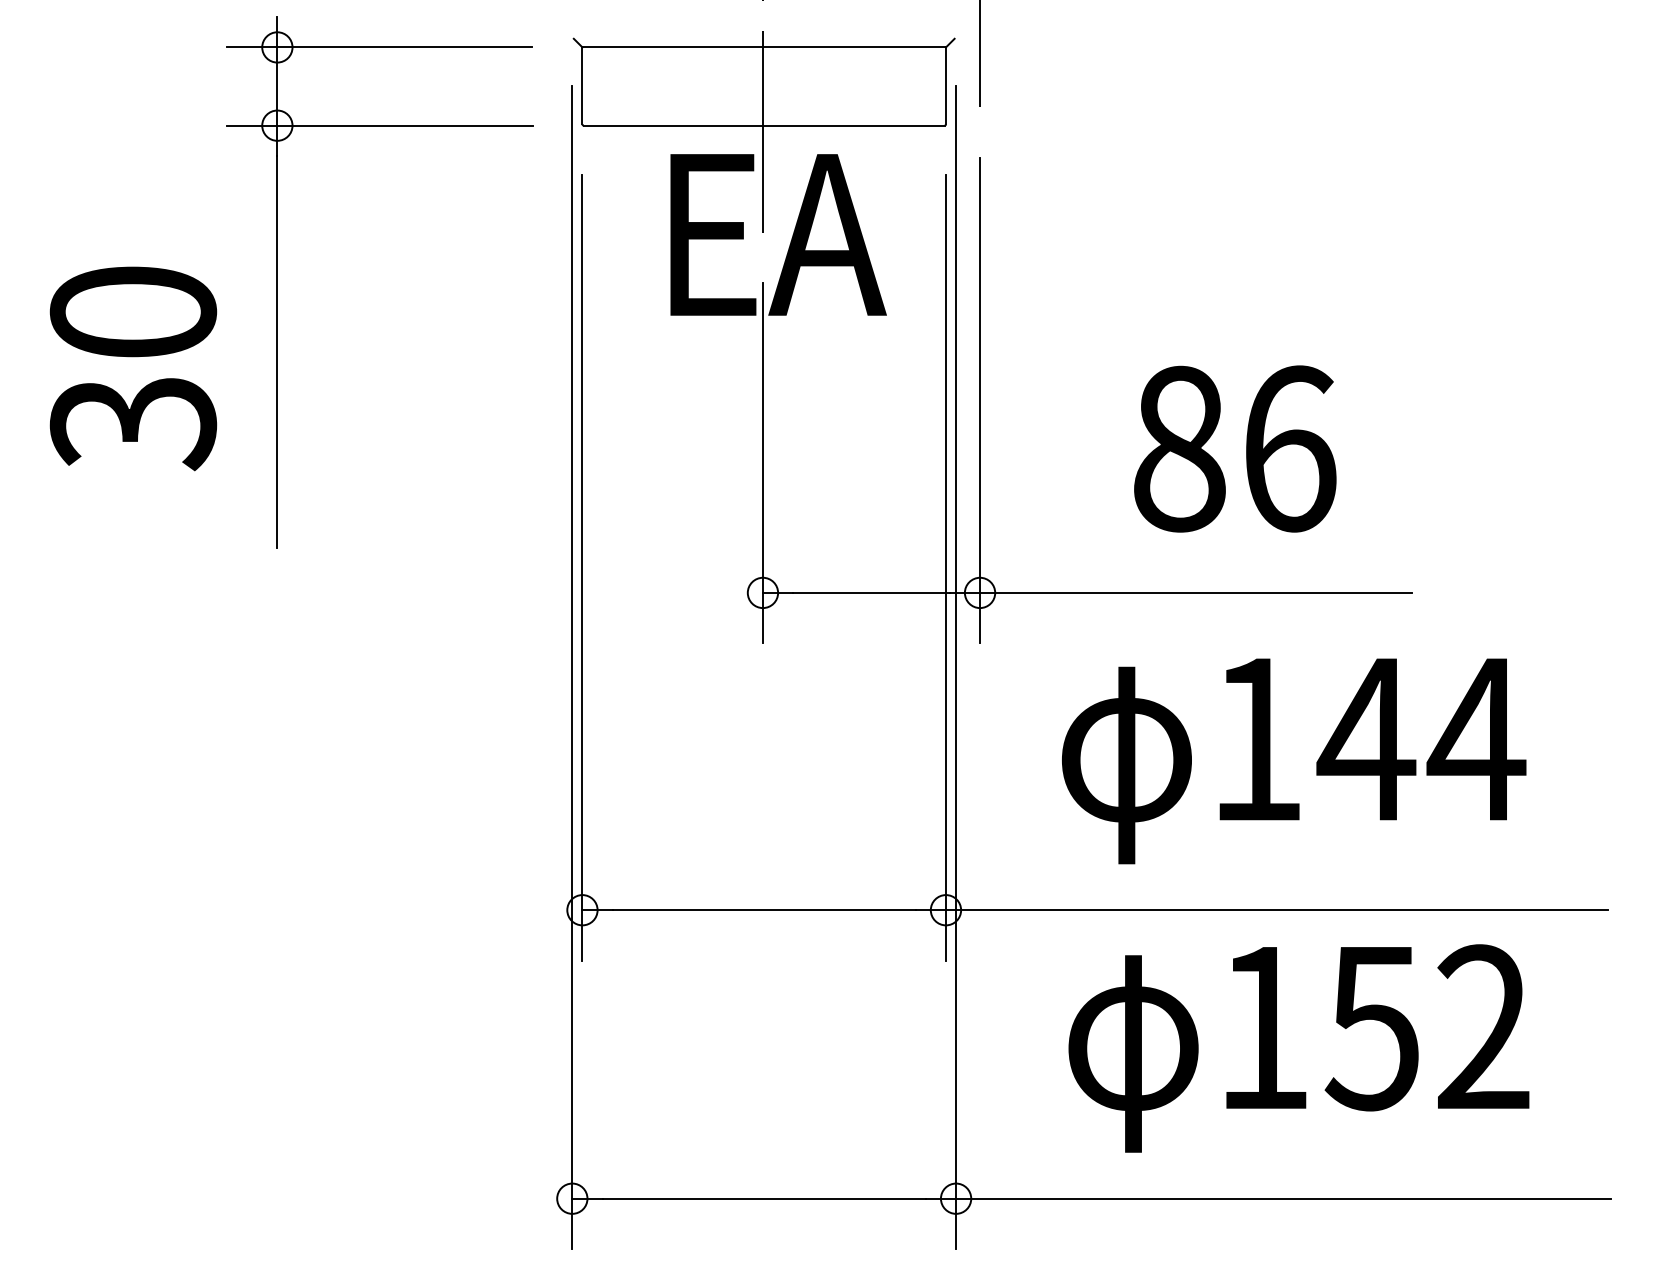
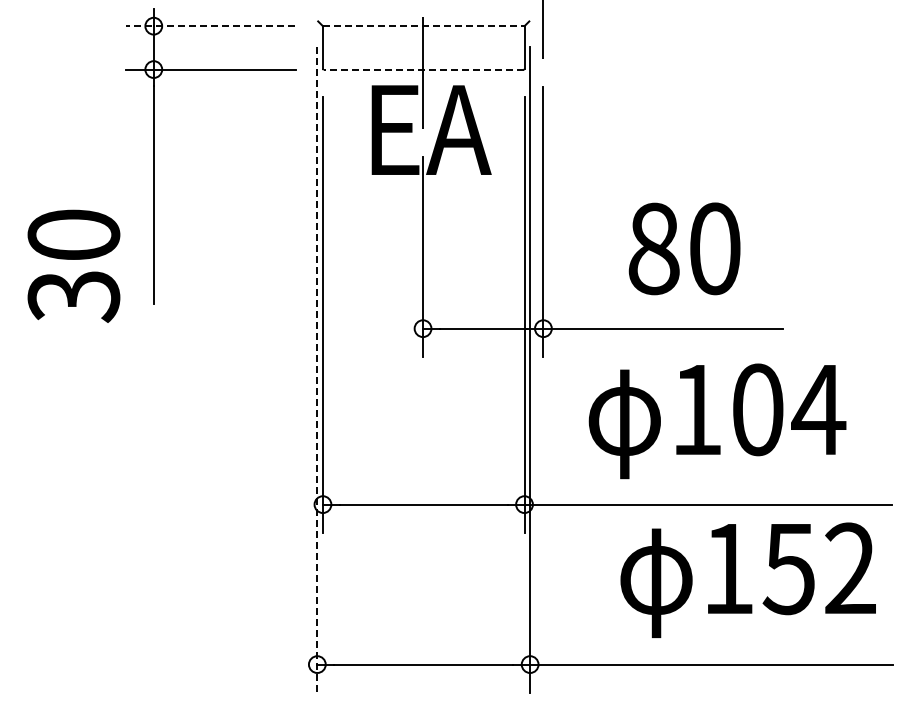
line: (379, 47) -> (210, 26), solid -> dashed
line: (763, 47) -> (423, 26), solid -> dashed
line: (763, 125) -> (423, 69), solid -> dashed
text: (132, 367) -> (73, 265), moved
text: (1290, 448) -> (715, 248), 86 -> 80
line: (572, 668) -> (317, 370), solid -> dashed
text: (1366, 738) -> (757, 409), 144 -> 104
text: (1297, 1047) -> (747, 579), moved

